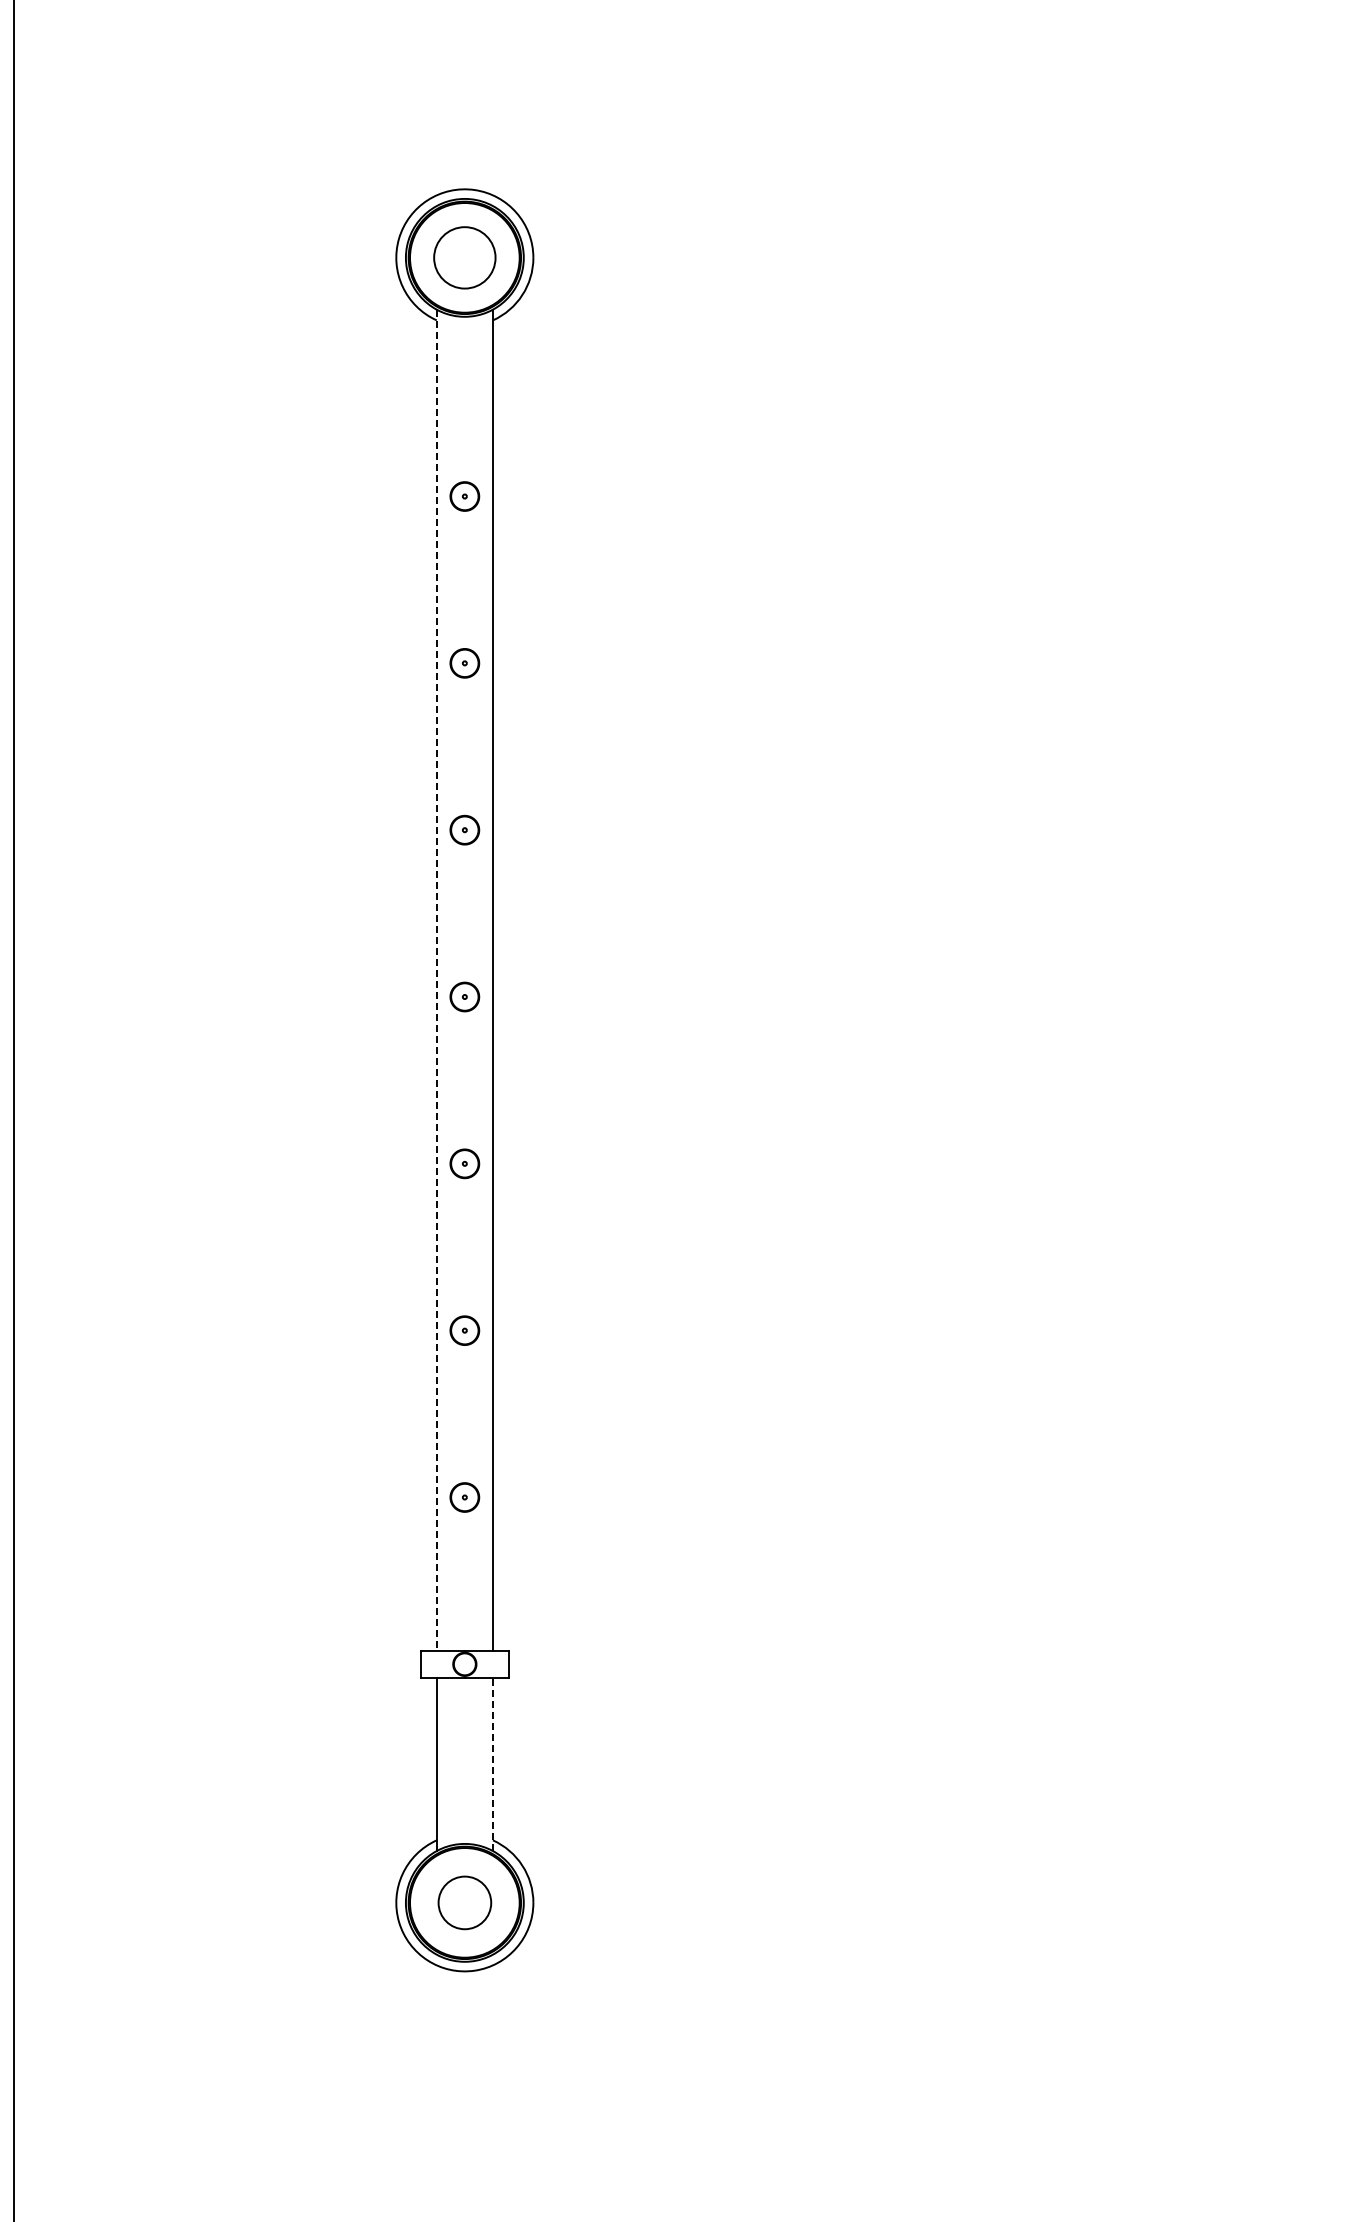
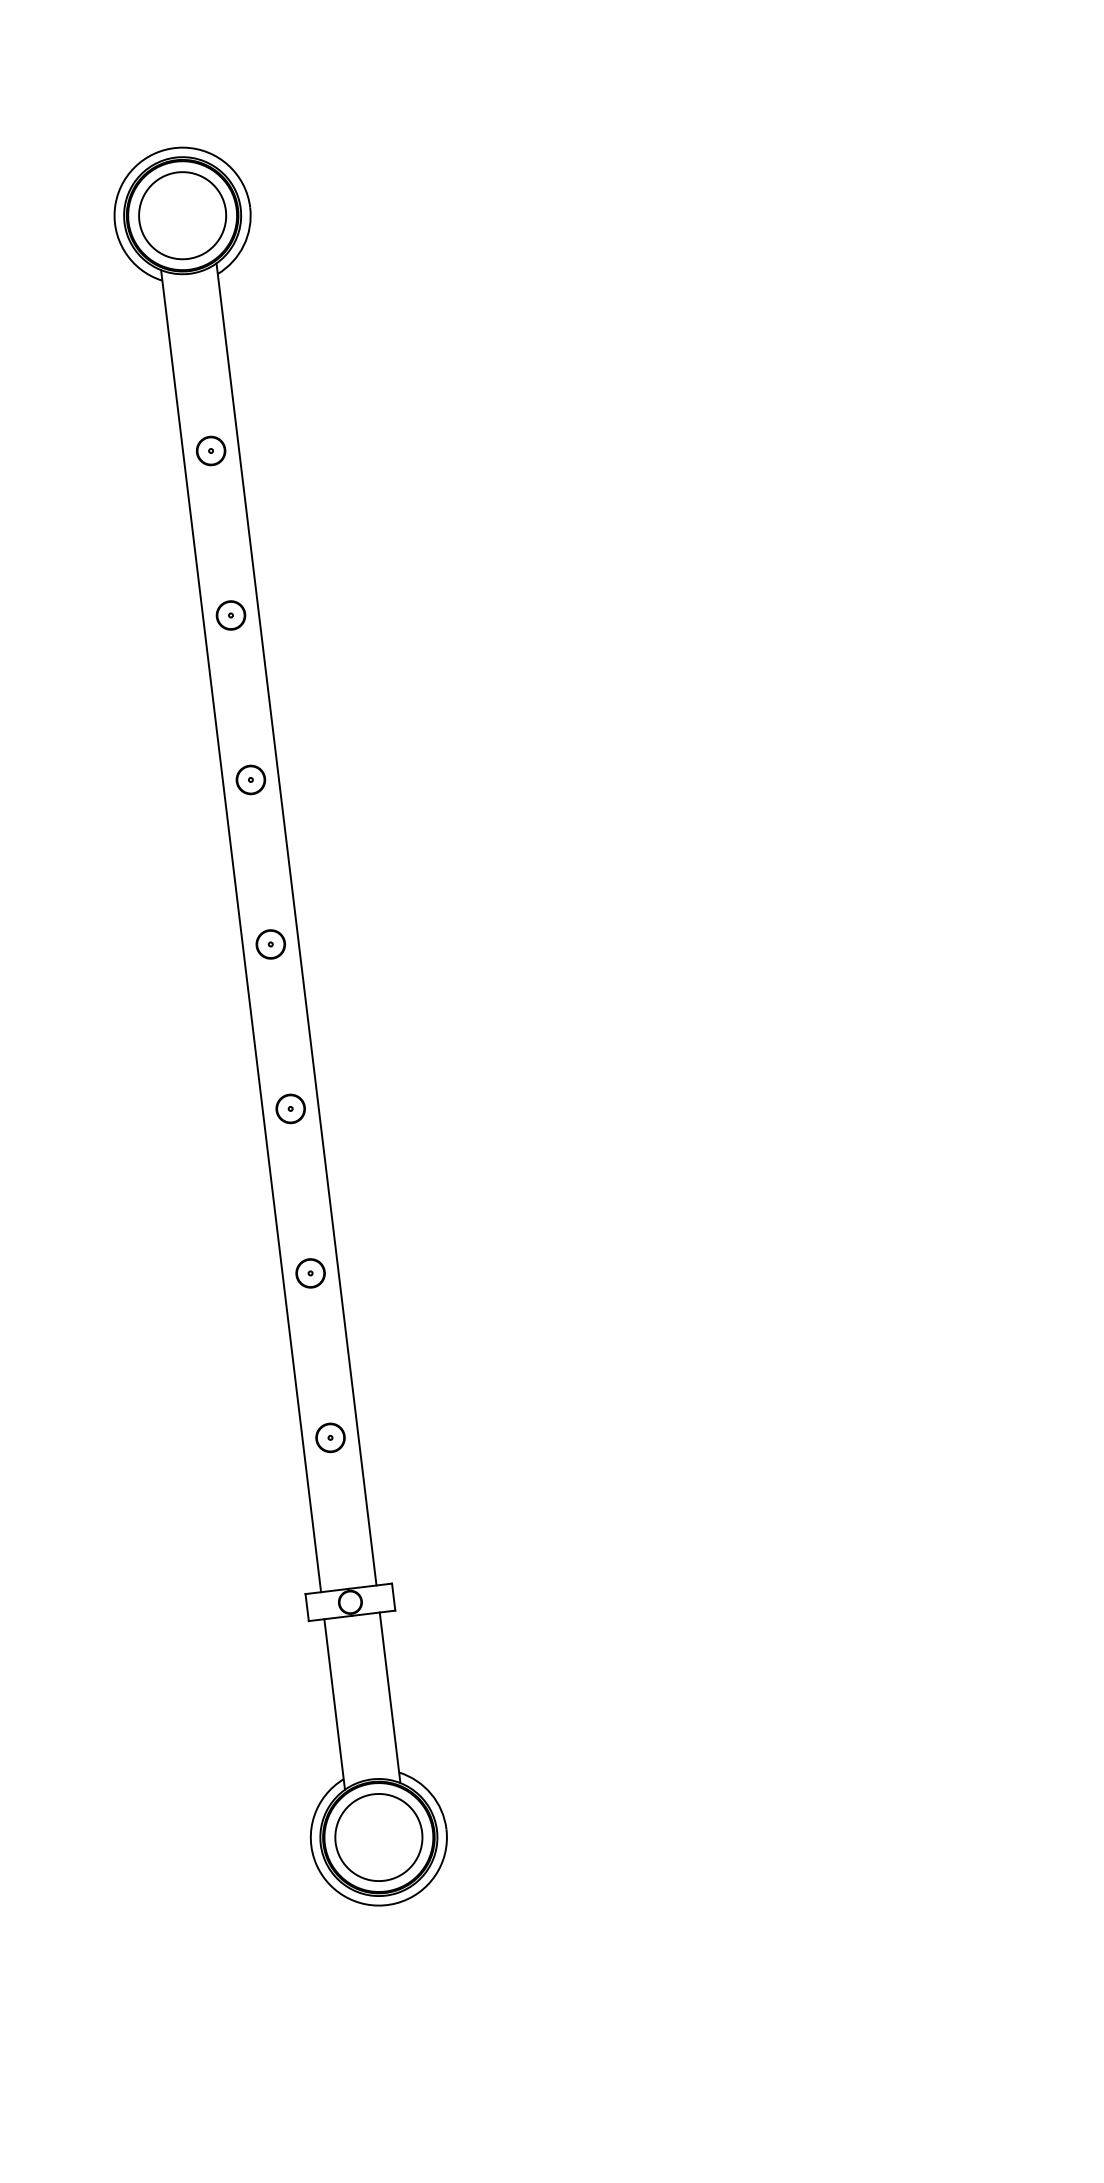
circle: (464, 257) -> (182, 215), size x1.43
line: (436, 980) -> (240, 931), dashed -> solid
line: (492, 1764) -> (389, 1697), dashed -> solid
circle: (464, 1902) -> (378, 1837), size x1.67

